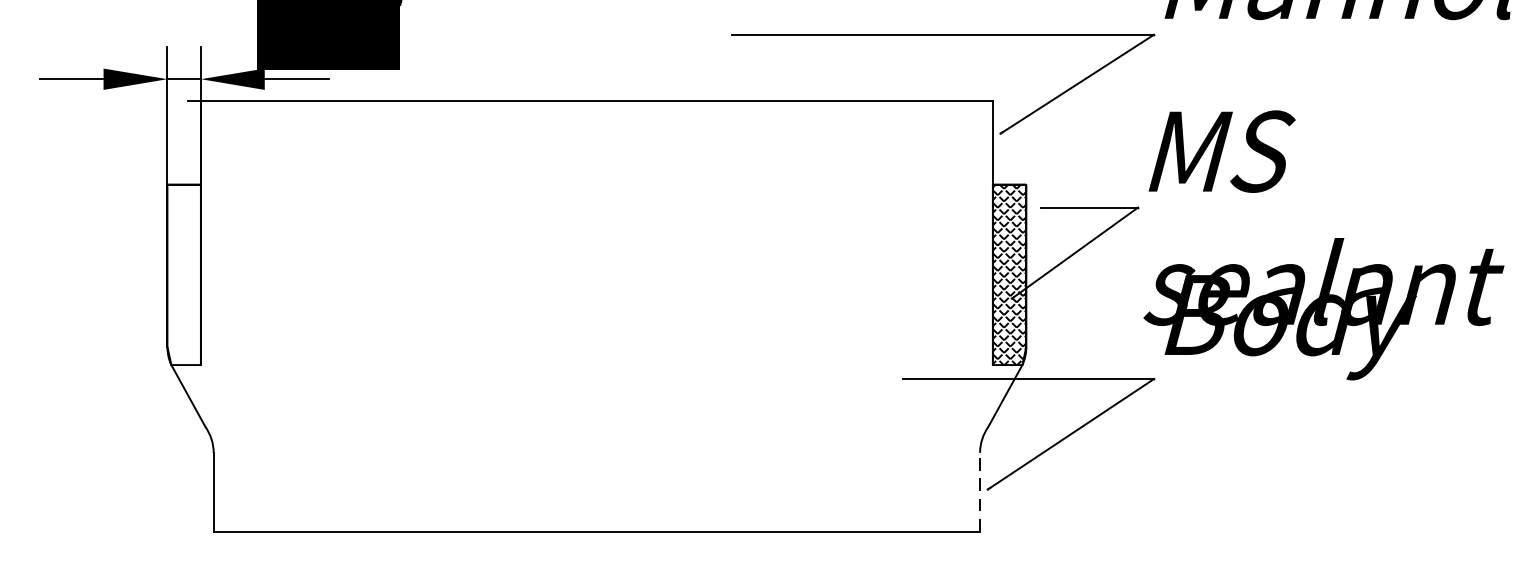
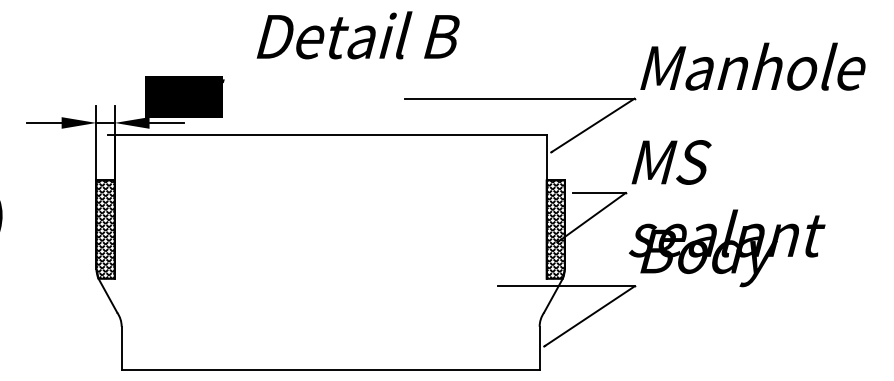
hatch: (183, 274) -> (105, 229), added
line: (979, 490) -> (539, 347), dashed -> solid

